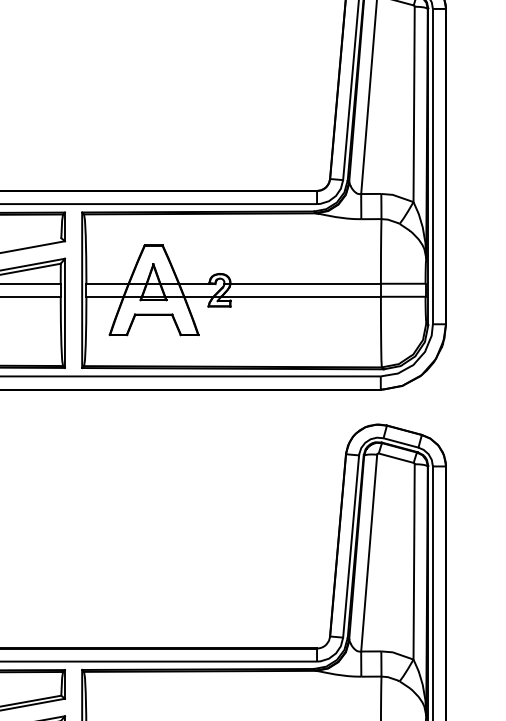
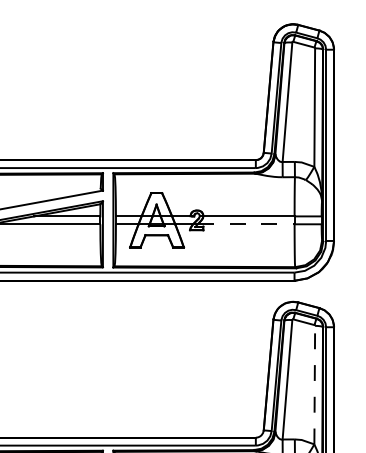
line: (301, 297) -> (246, 224), solid -> dashed
line: (413, 560) -> (314, 384), solid -> dashed

